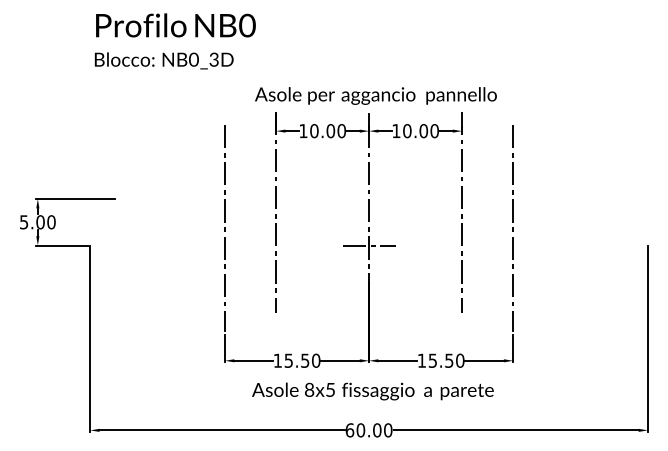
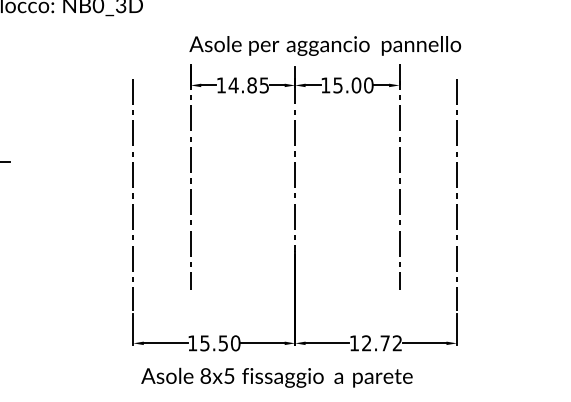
text: (375, 95) -> (324, 45), moved
text: (327, 131) -> (248, 85), 10.00 -> 14.85
text: (407, 131) -> (338, 85), 10.00 -> 15.00
line: (369, 245) -> (295, 213), removed
text: (446, 360) -> (382, 343), 15.50 -> 12.72
text: (372, 391) -> (276, 377), moved

